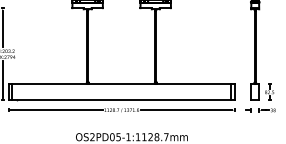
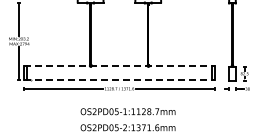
line: (121, 83) -> (119, 66), solid -> dashed
line: (121, 100) -> (119, 80), solid -> dashed

